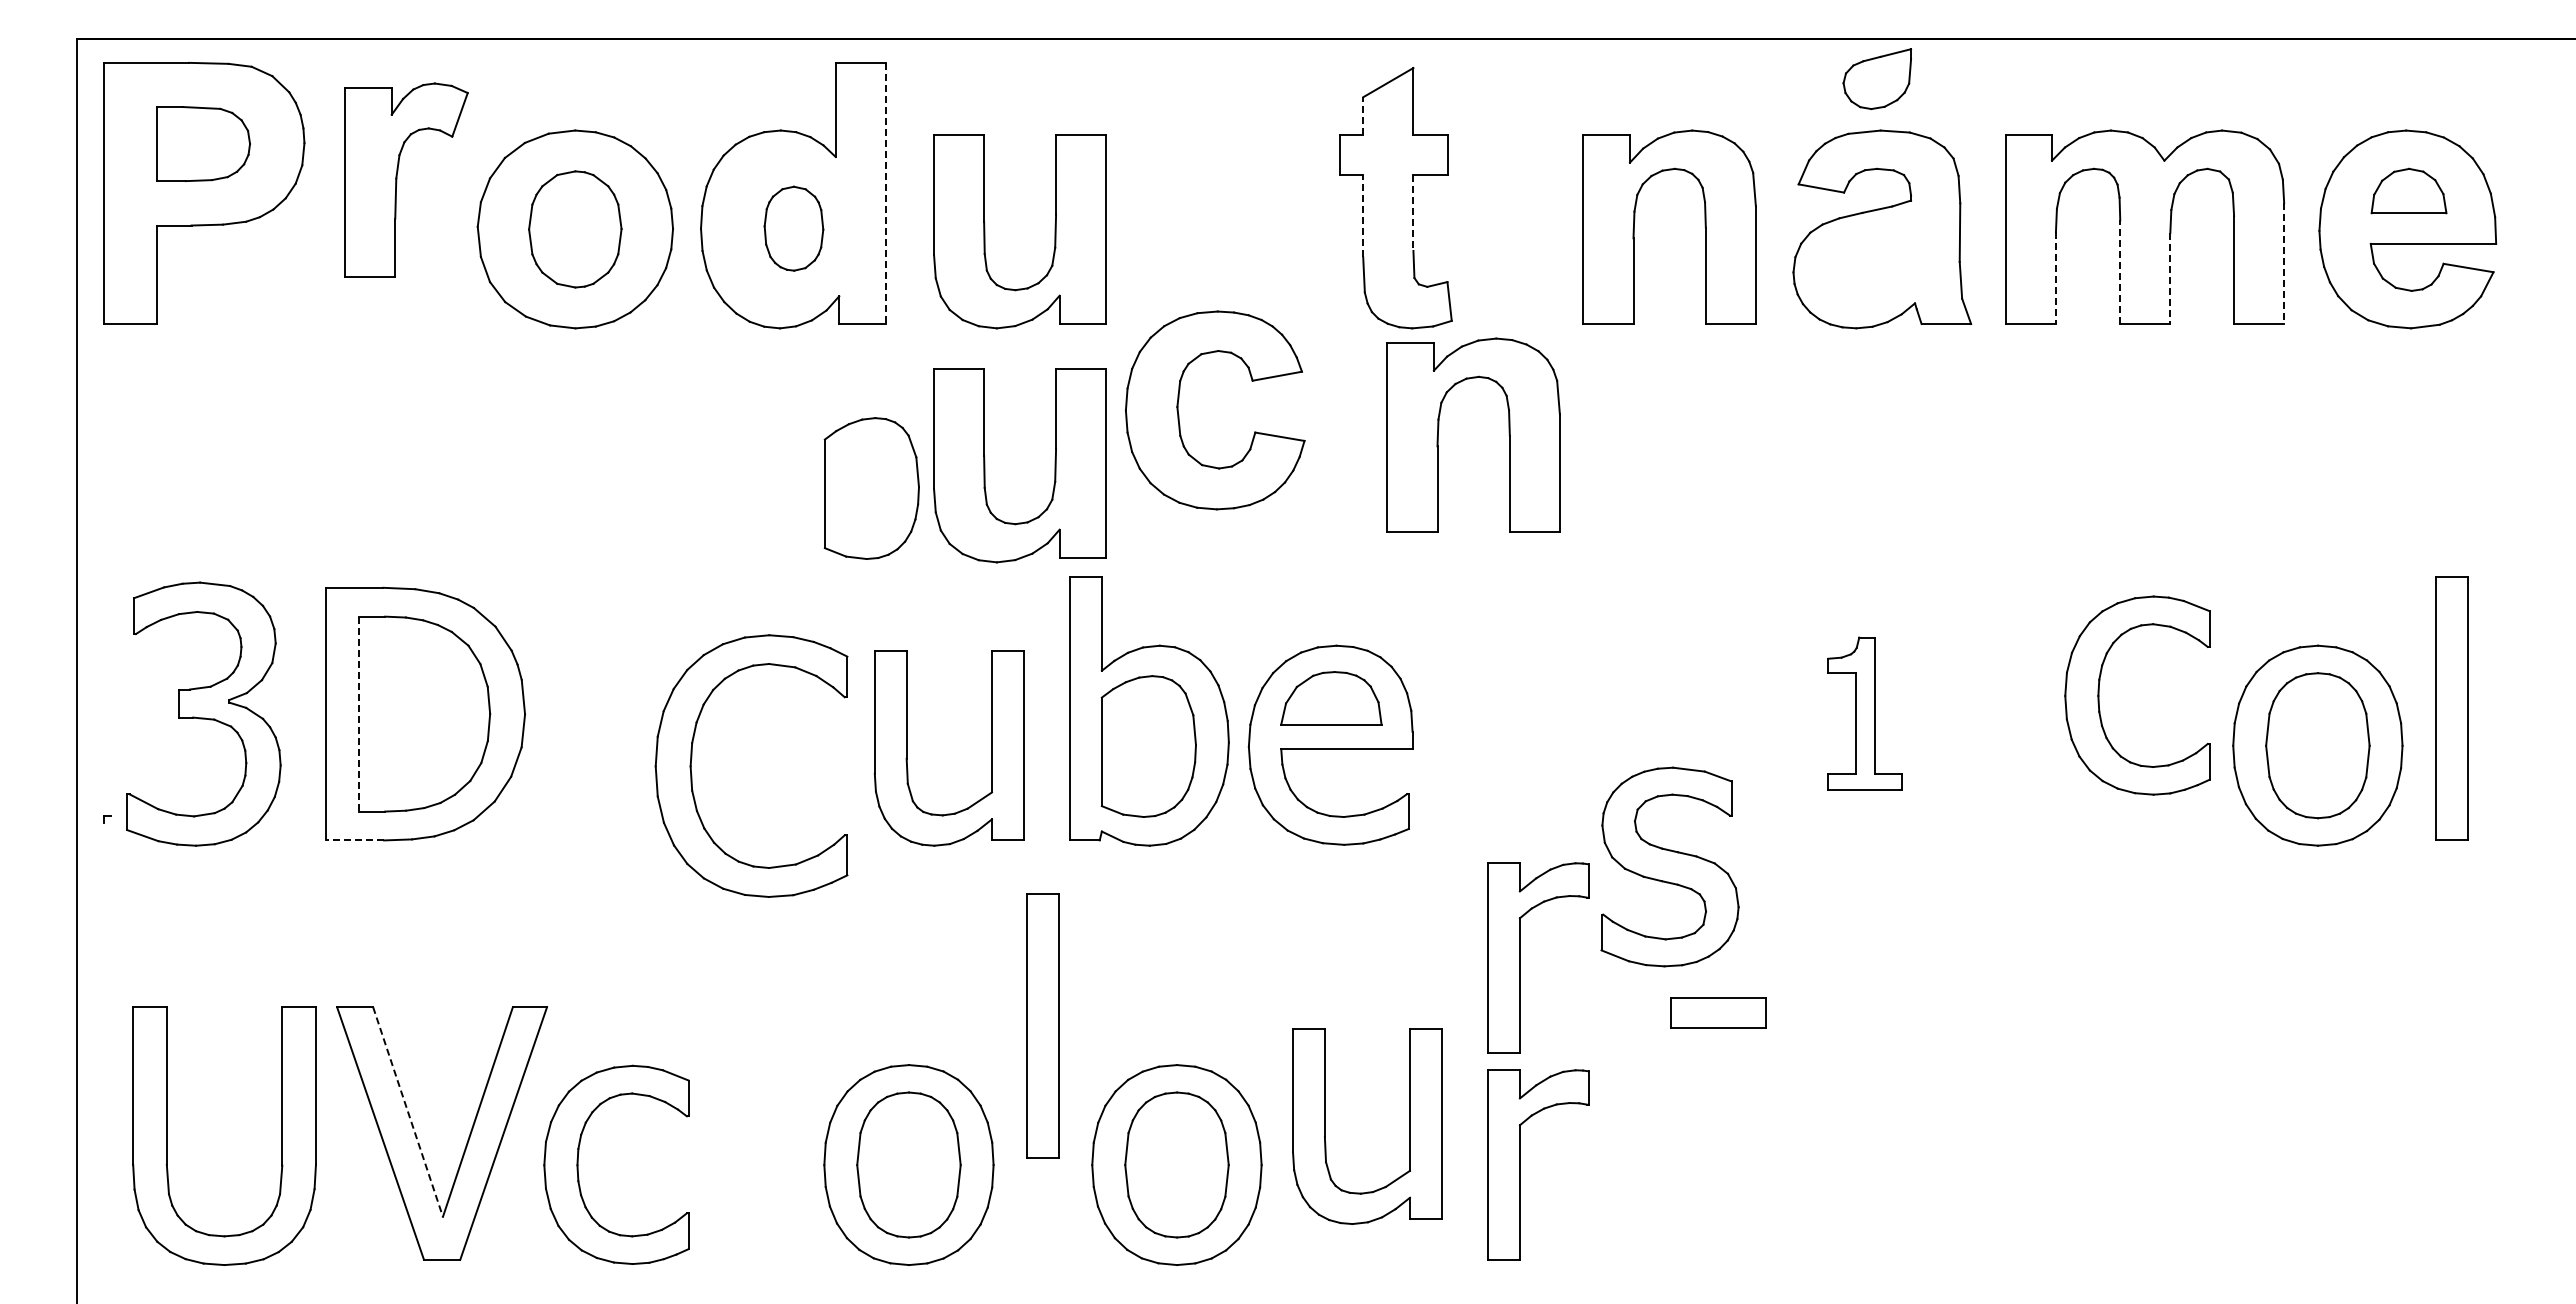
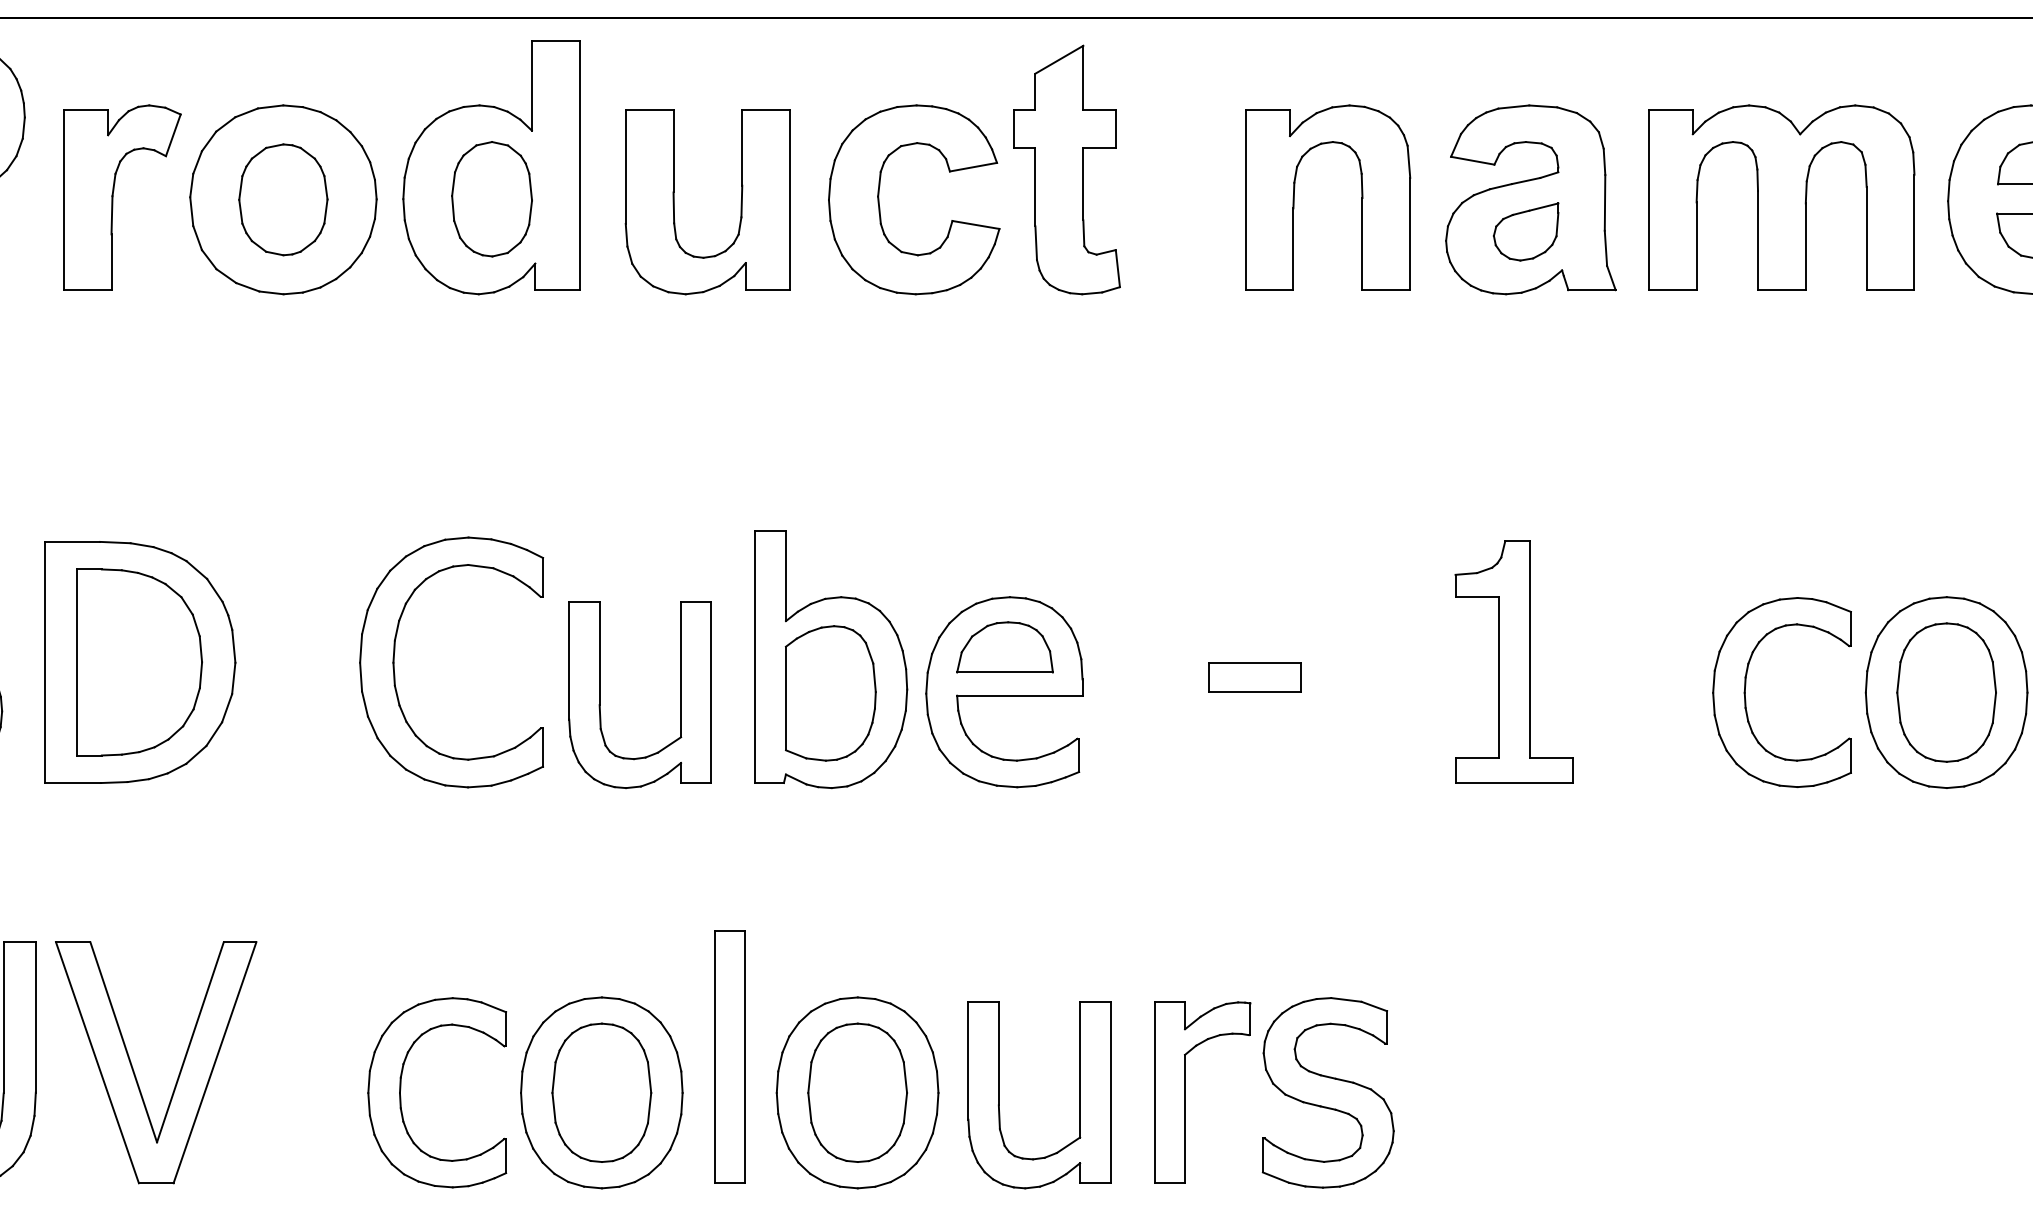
part: (1877, 78) -> (1526, 231), moved
line: (1363, 116) -> (1035, 92), dashed -> solid
part: (397, 179) -> (113, 197), moved
line: (885, 193) -> (579, 165), dashed -> solid
line: (1413, 213) -> (1083, 184), dashed -> solid
line: (1363, 215) -> (1035, 186), dashed -> solid
part: (793, 228) -> (491, 198), size x1.43
line: (2284, 264) -> (1914, 233), dashed -> solid
line: (2120, 272) -> (1758, 240), dashed -> solid
line: (2055, 278) -> (1696, 246), dashed -> solid
line: (2170, 279) -> (1805, 247), dashed -> solid
part: (1179, 415) -> (880, 204), moved
part: (1439, 428) -> (1108, 389), removed
part: (985, 465) -> (674, 425), removed
part: (871, 488) -> (566, 447), removed
part: (2099, 695) -> (1745, 692), moved
part: (1864, 713) -> (1513, 661), size x1.67
line: (359, 714) -> (77, 662), dashed -> solid
part: (692, 758) -> (395, 655), moved
line: (354, 840) -> (72, 783), dashed -> solid
part: (1669, 866) -> (1327, 1092), moved
part: (1520, 957) -> (1185, 894), removed
part: (1718, 1012) -> (1255, 677), moved
part: (1042, 1025) -> (729, 1057), moved
line: (408, 1112) -> (124, 1042), dashed -> solid
part: (1325, 1126) -> (999, 1095), moved
part: (578, 1164) -> (400, 1092), moved

